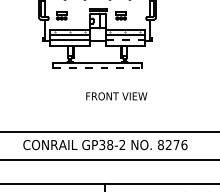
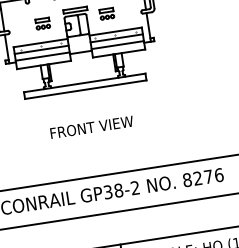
part: (61, 15) -> (42, 23), moved
line: (126, 39) -> (118, 44), dashed -> solid
line: (97, 68) -> (85, 89), dashed -> solid
text: (116, 96) -> (91, 127), moved

